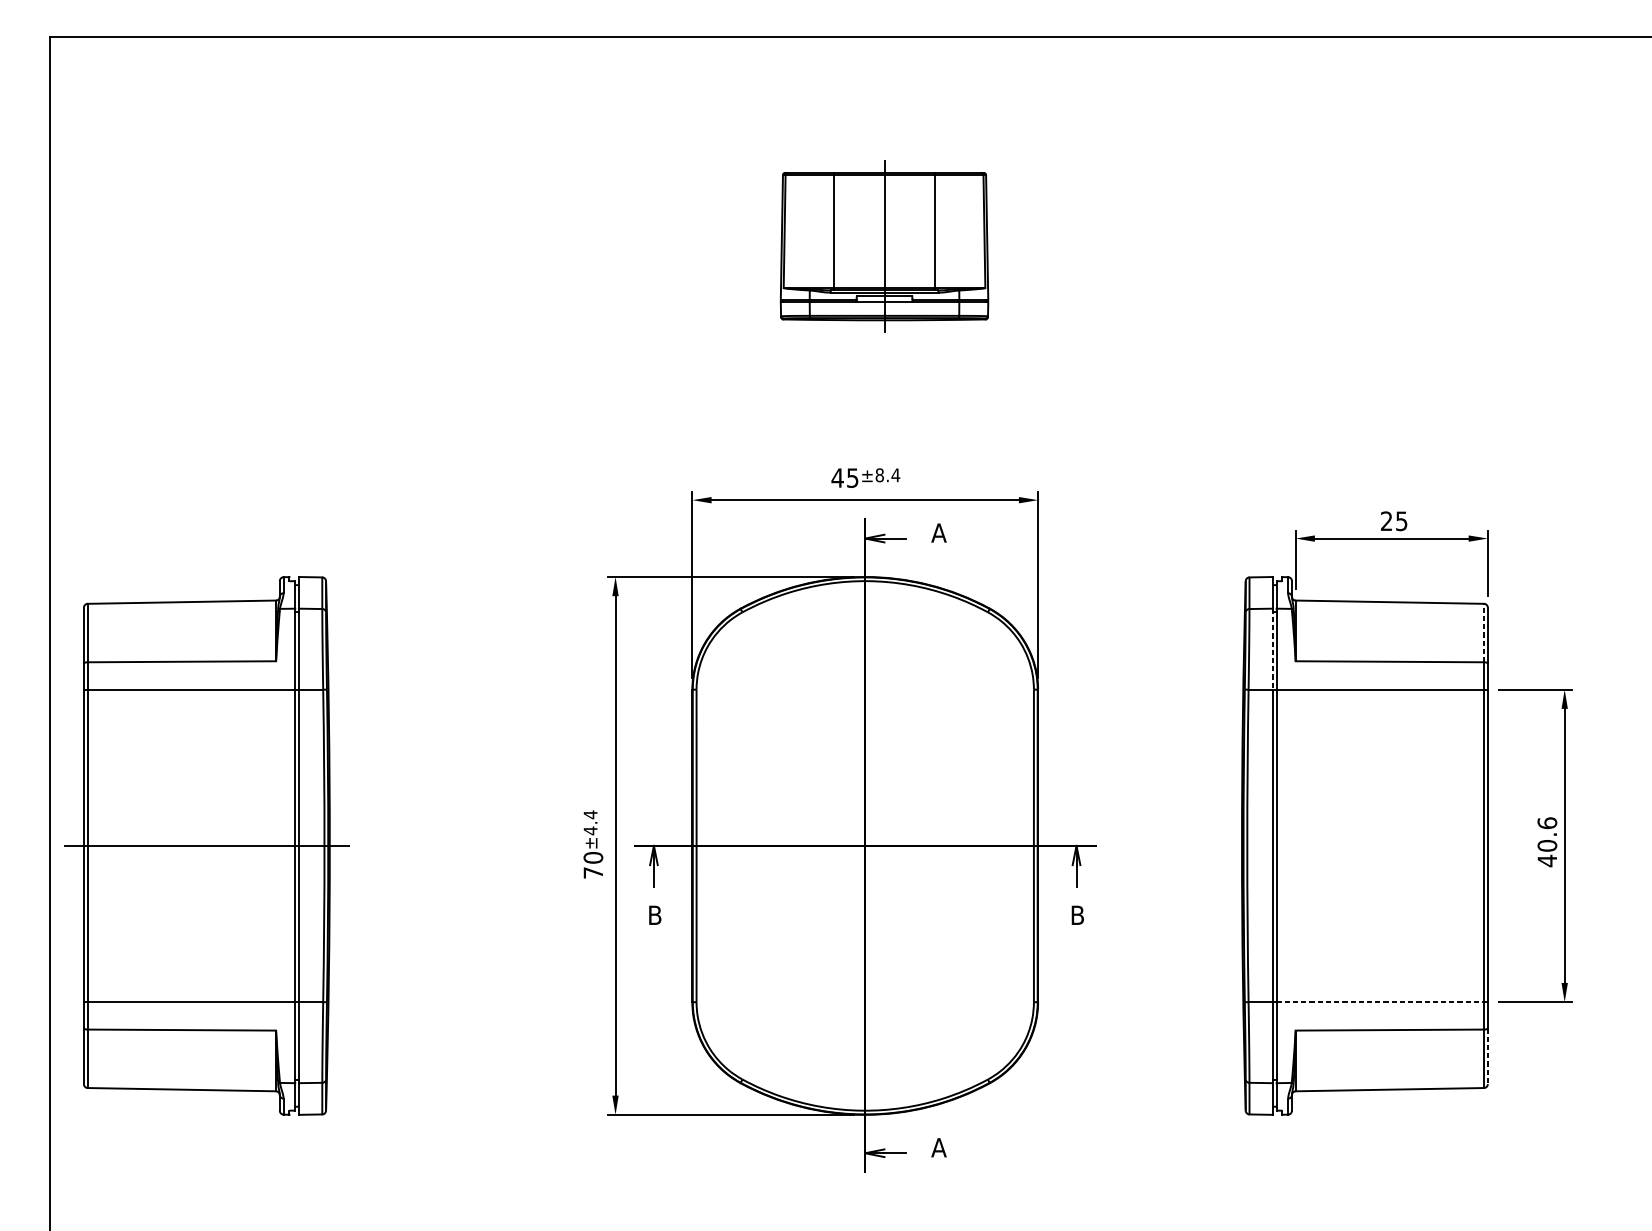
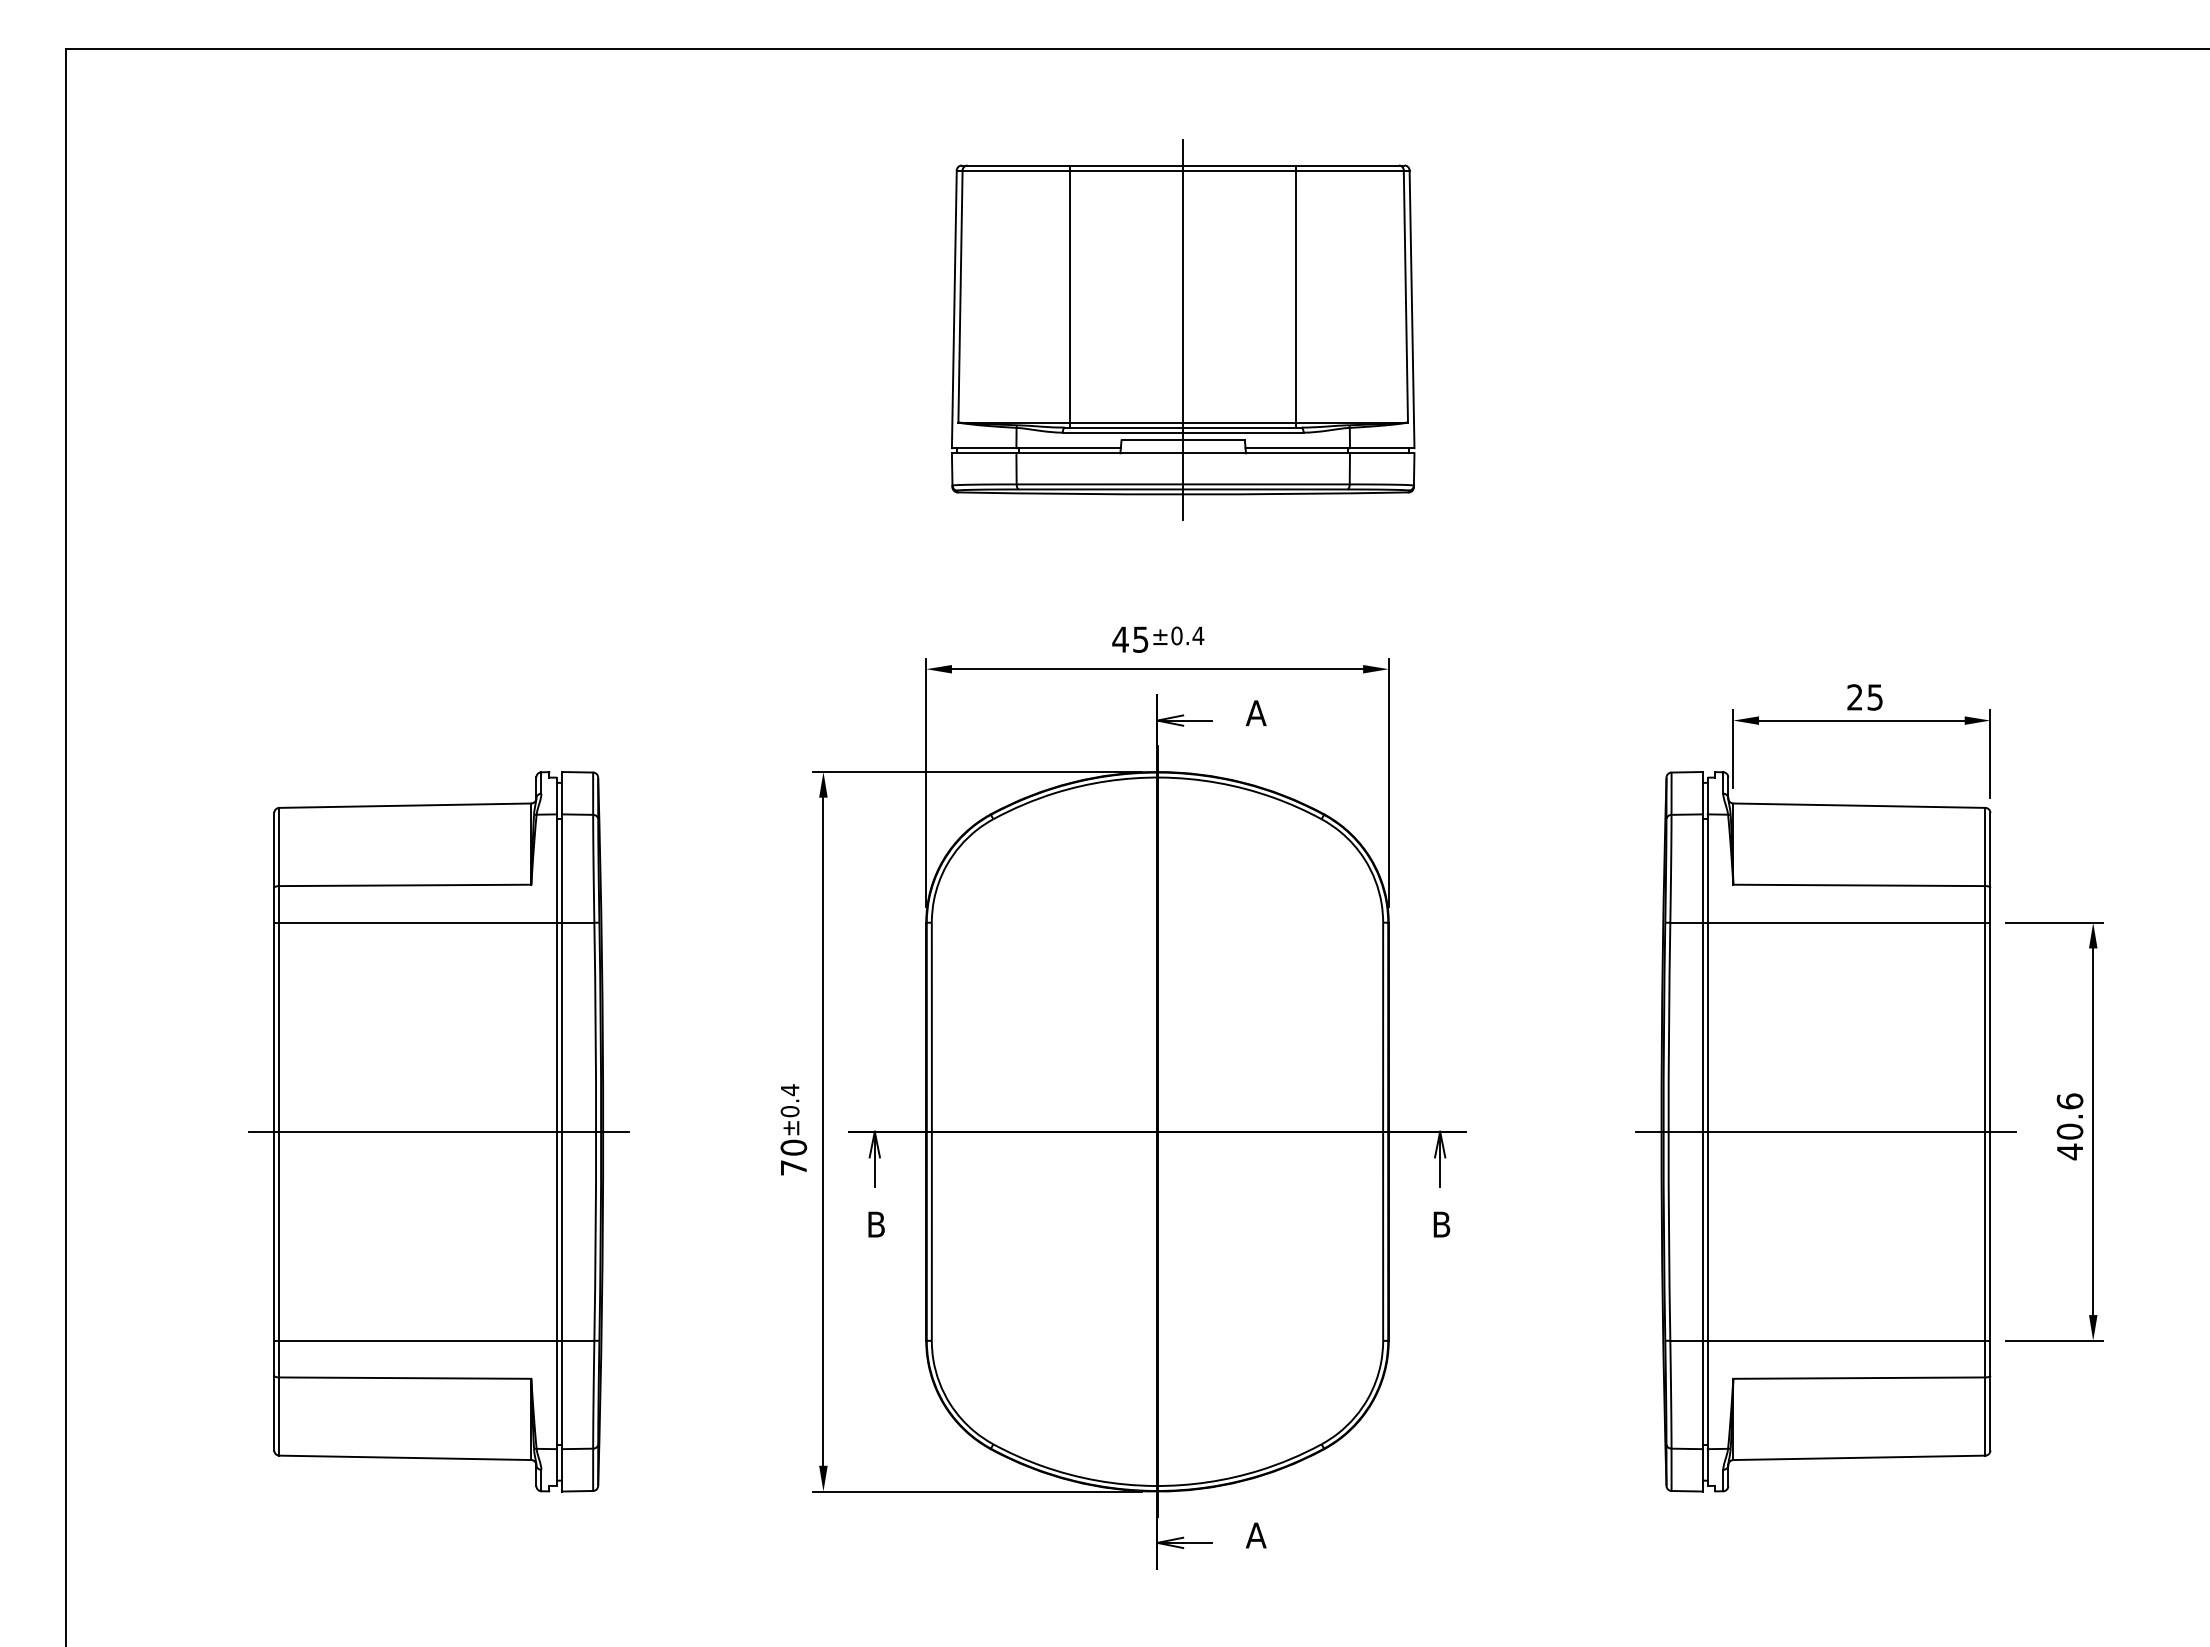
part: (884, 246) -> (1183, 329), size x1.67
text: (879, 475) -> (1176, 636), ±8.4 -> ±0.4
line: (1484, 632) -> (1985, 846), dashed -> solid
line: (1272, 649) -> (1702, 869), dashed -> solid
text: (590, 830) -> (789, 1111), ±4.4 -> ±0.4
part: (206, 845) -> (438, 1131), moved
line: (1364, 845) -> (1825, 1131), added
line: (1380, 1001) -> (1846, 1340), dashed -> solid
line: (1487, 1056) -> (1990, 1413), dashed -> solid

